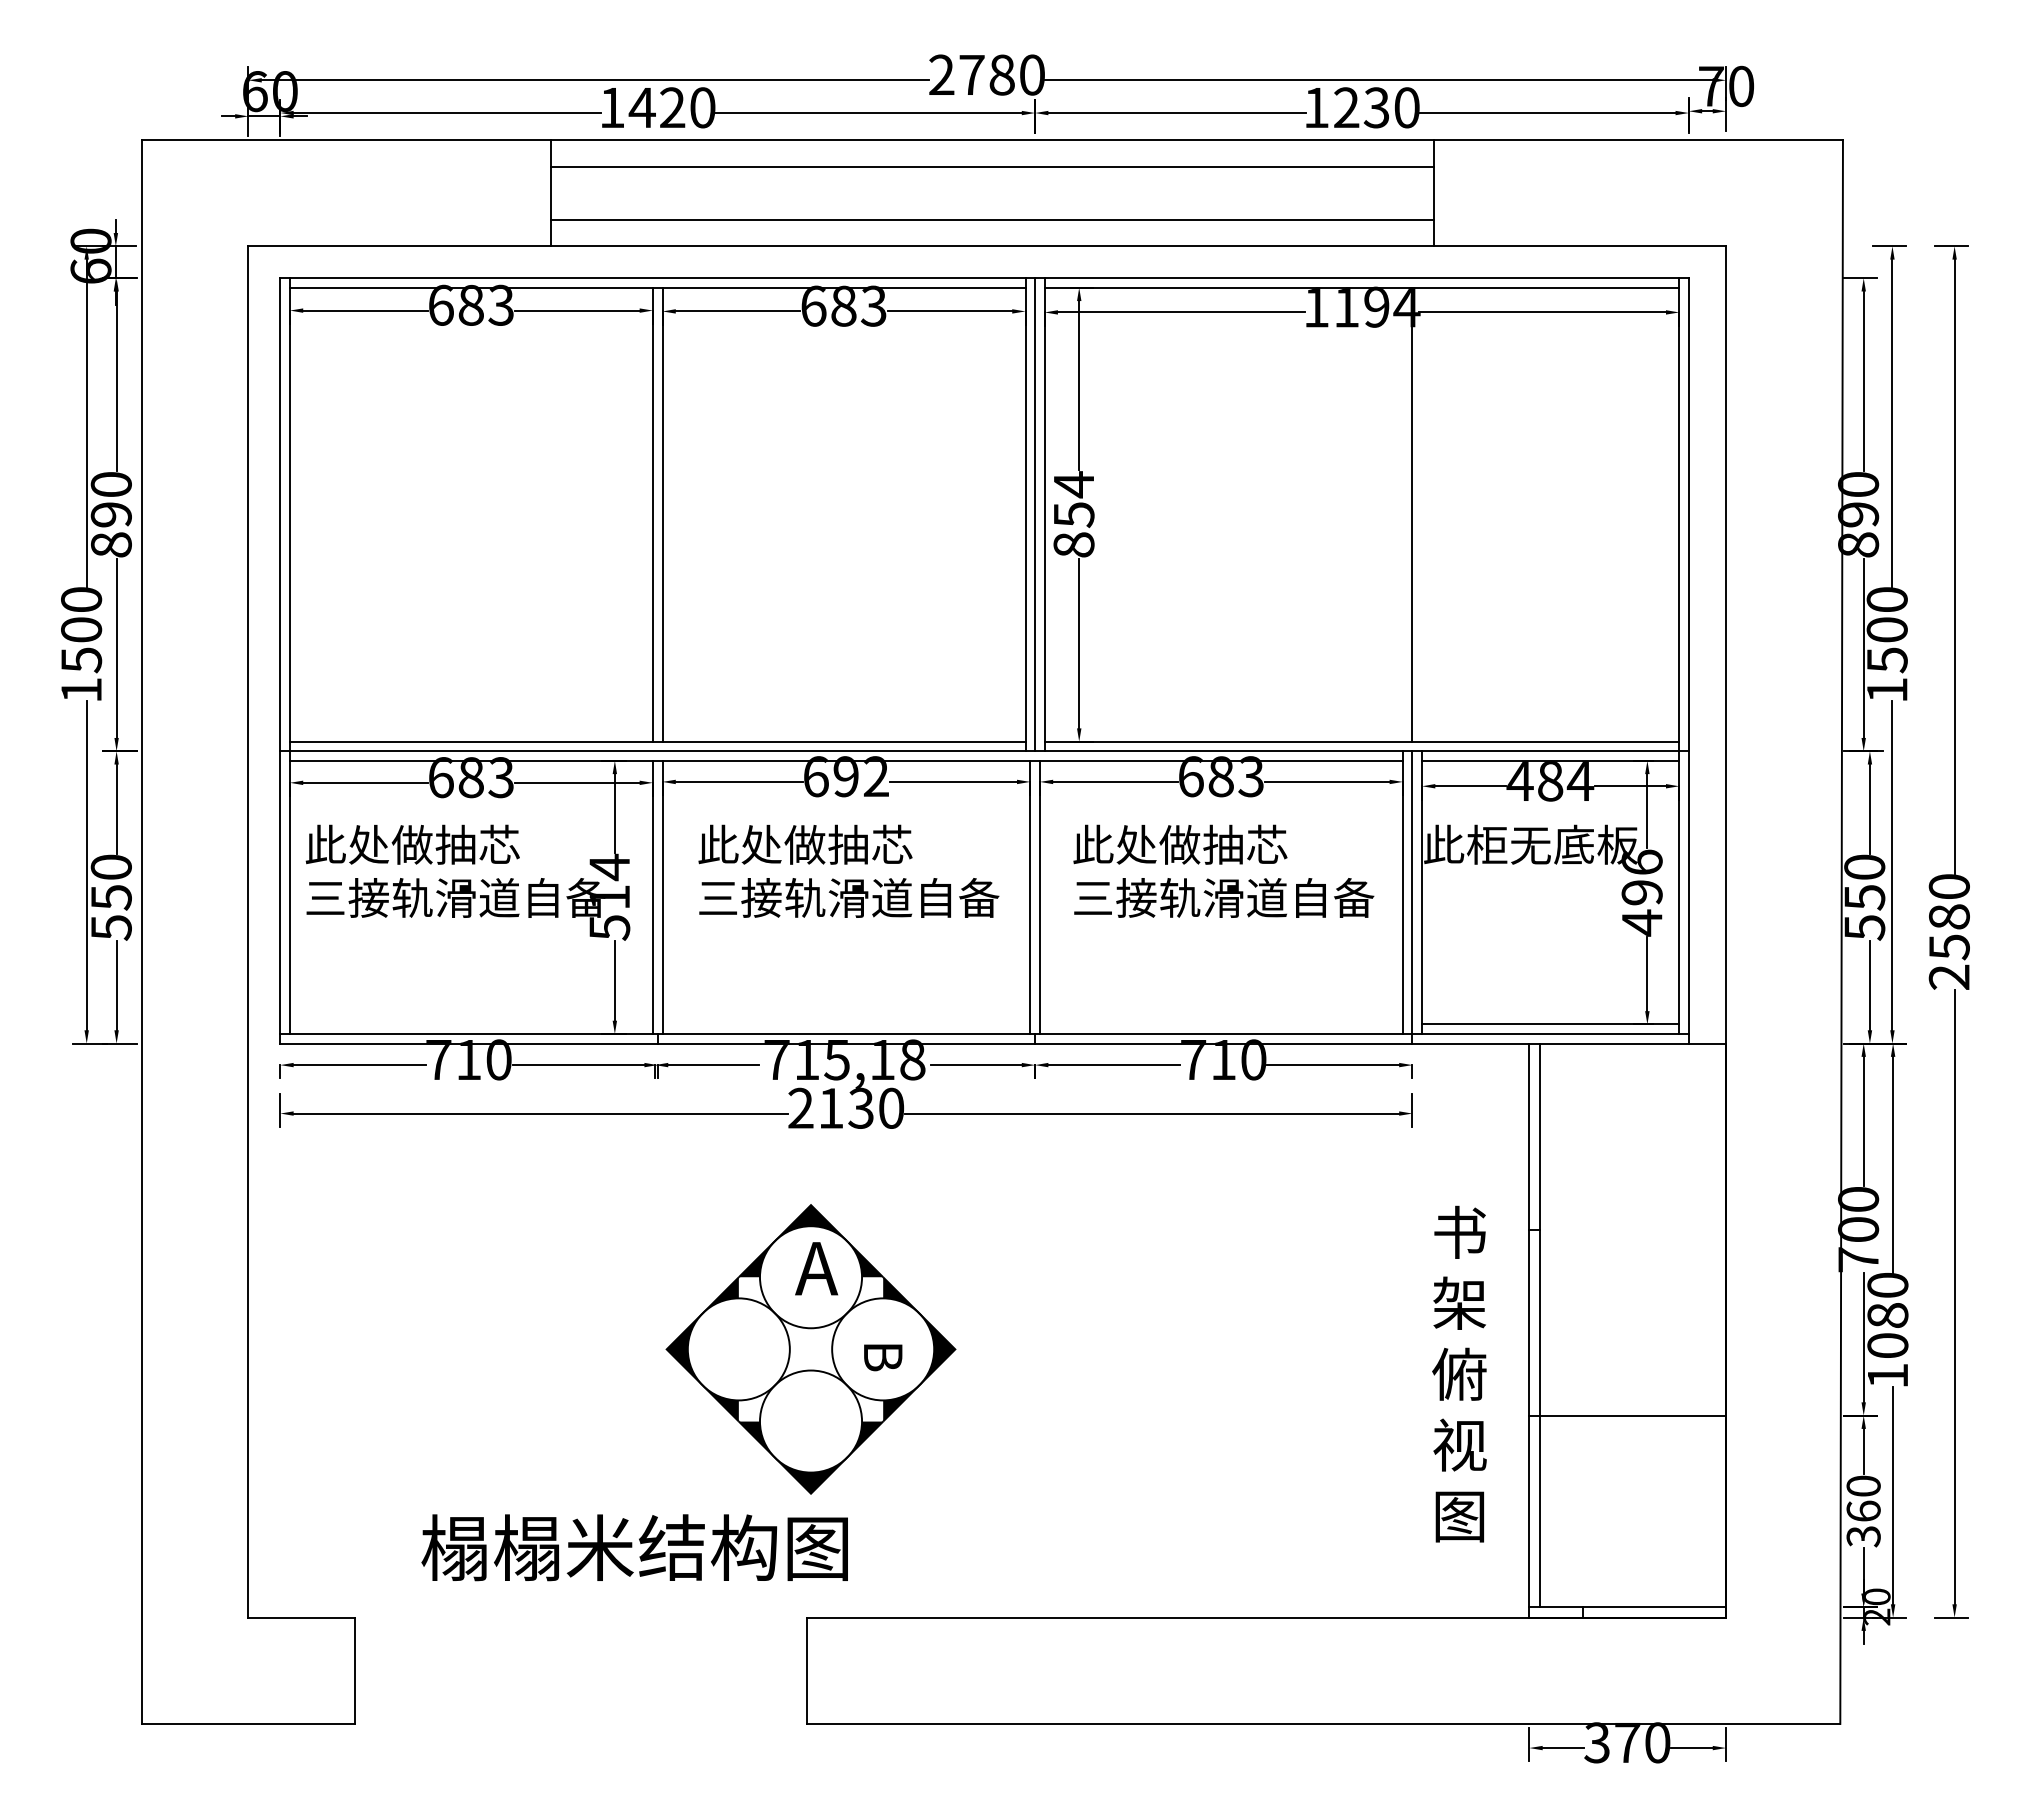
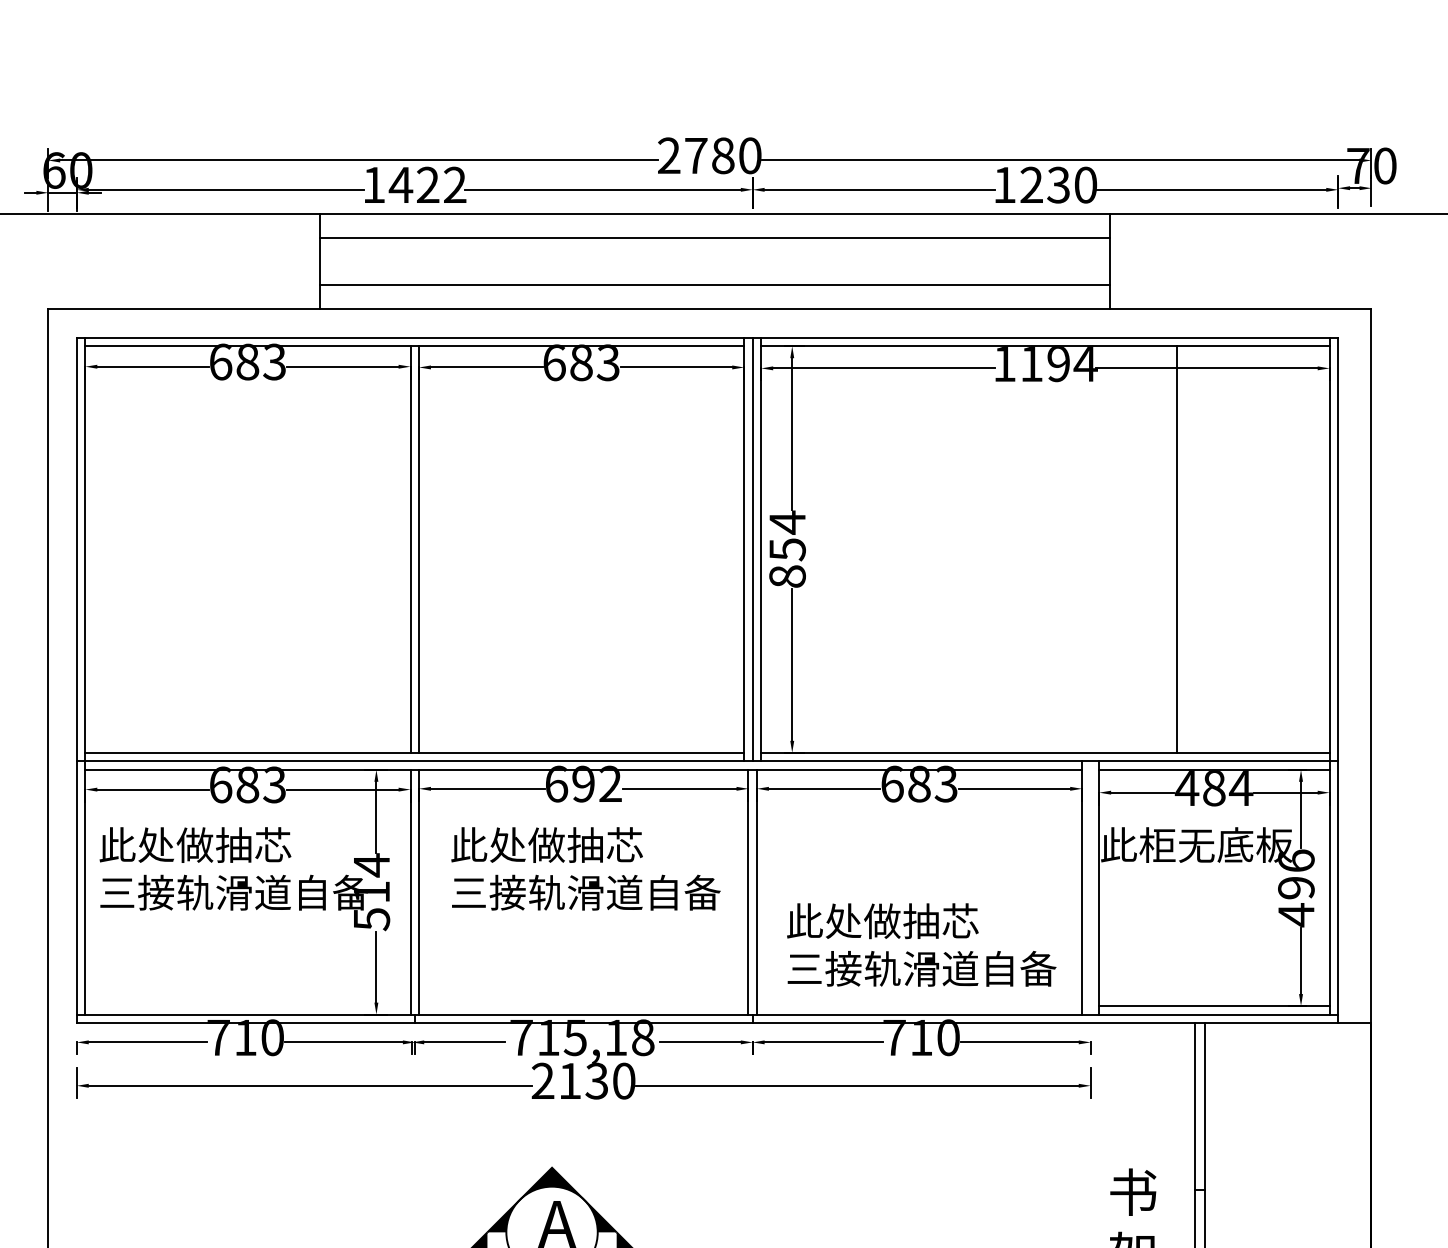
text: (702, 107) -> (454, 184), 1420 -> 1422
line: (1412, 514) -> (1176, 549), moved
text: (1223, 870) -> (921, 944), moved
line: (1412, 897) -> (1090, 892), removed

